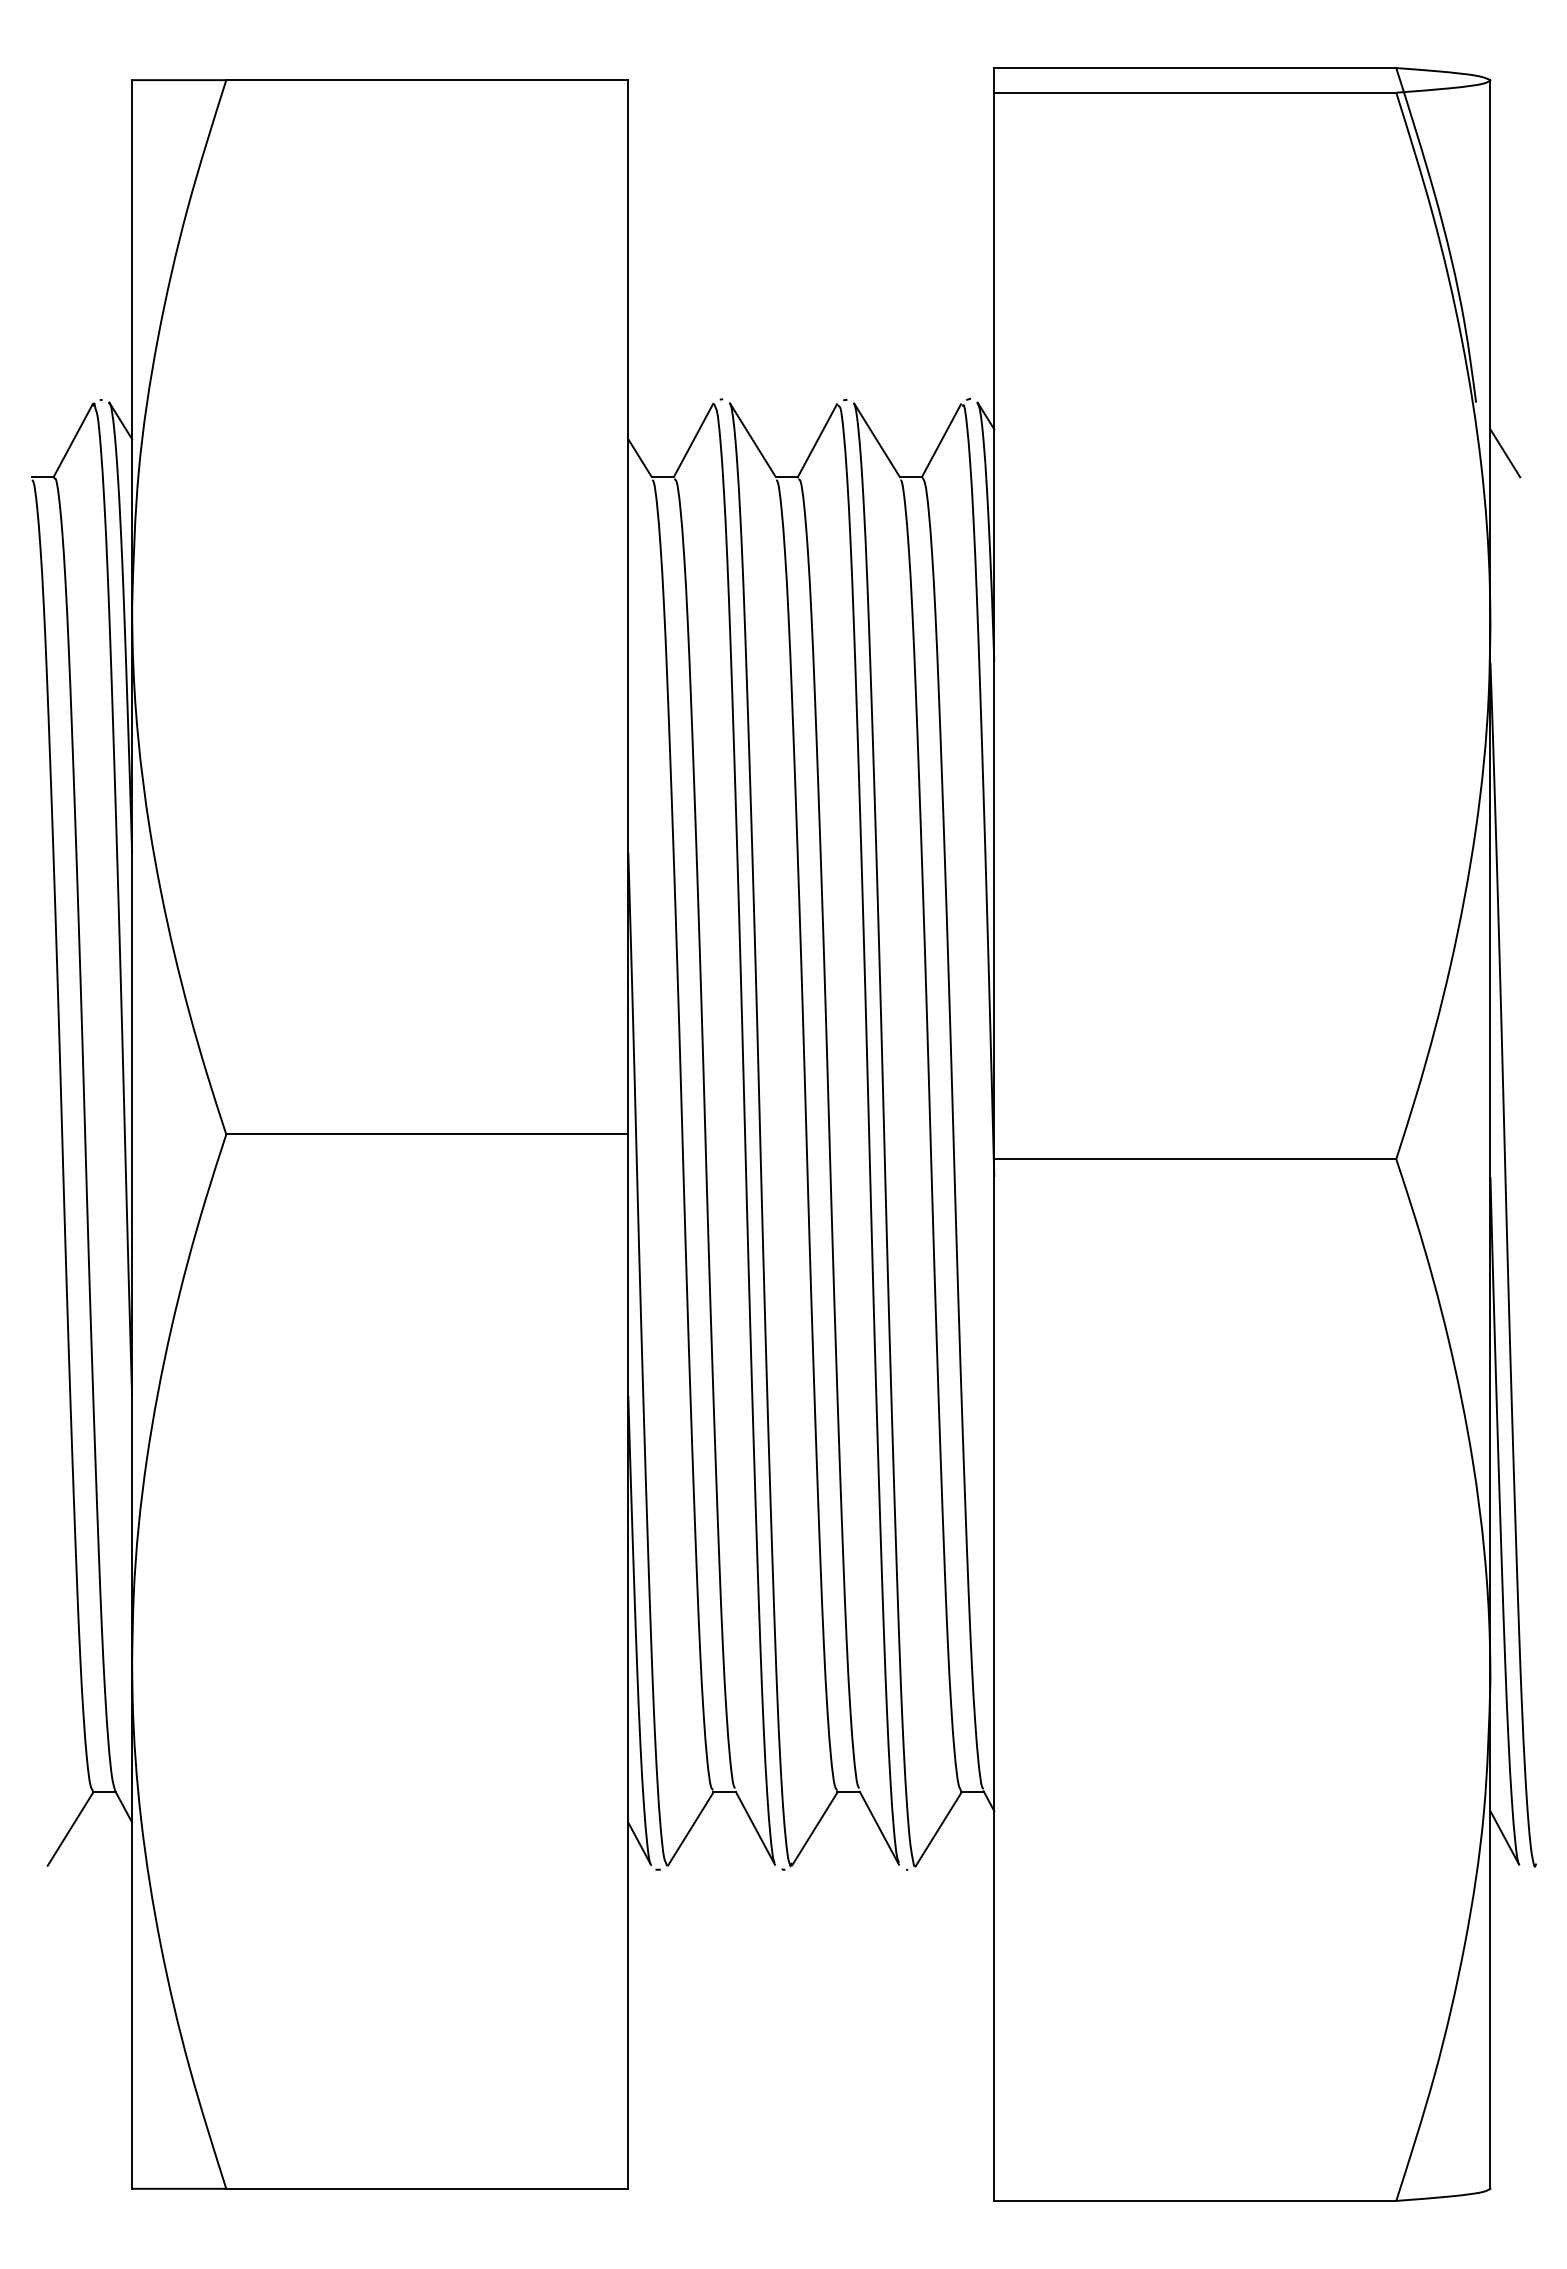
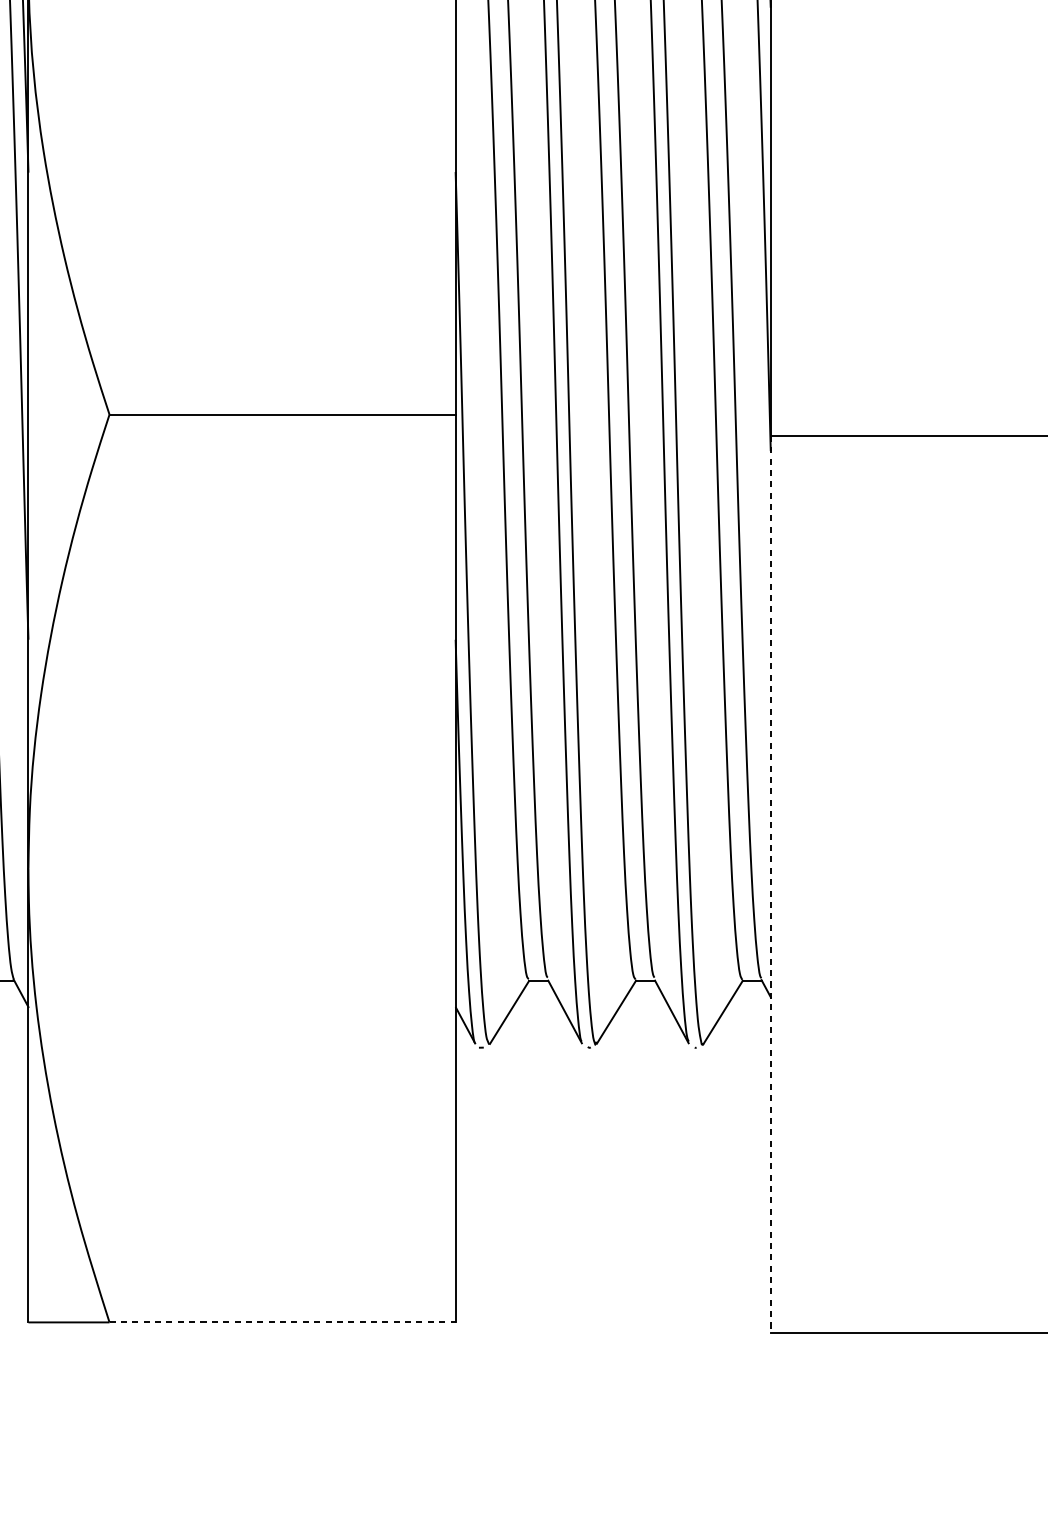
line: (994, 1680) -> (770, 884), solid -> dashed
line: (427, 2188) -> (282, 1322), solid -> dashed

